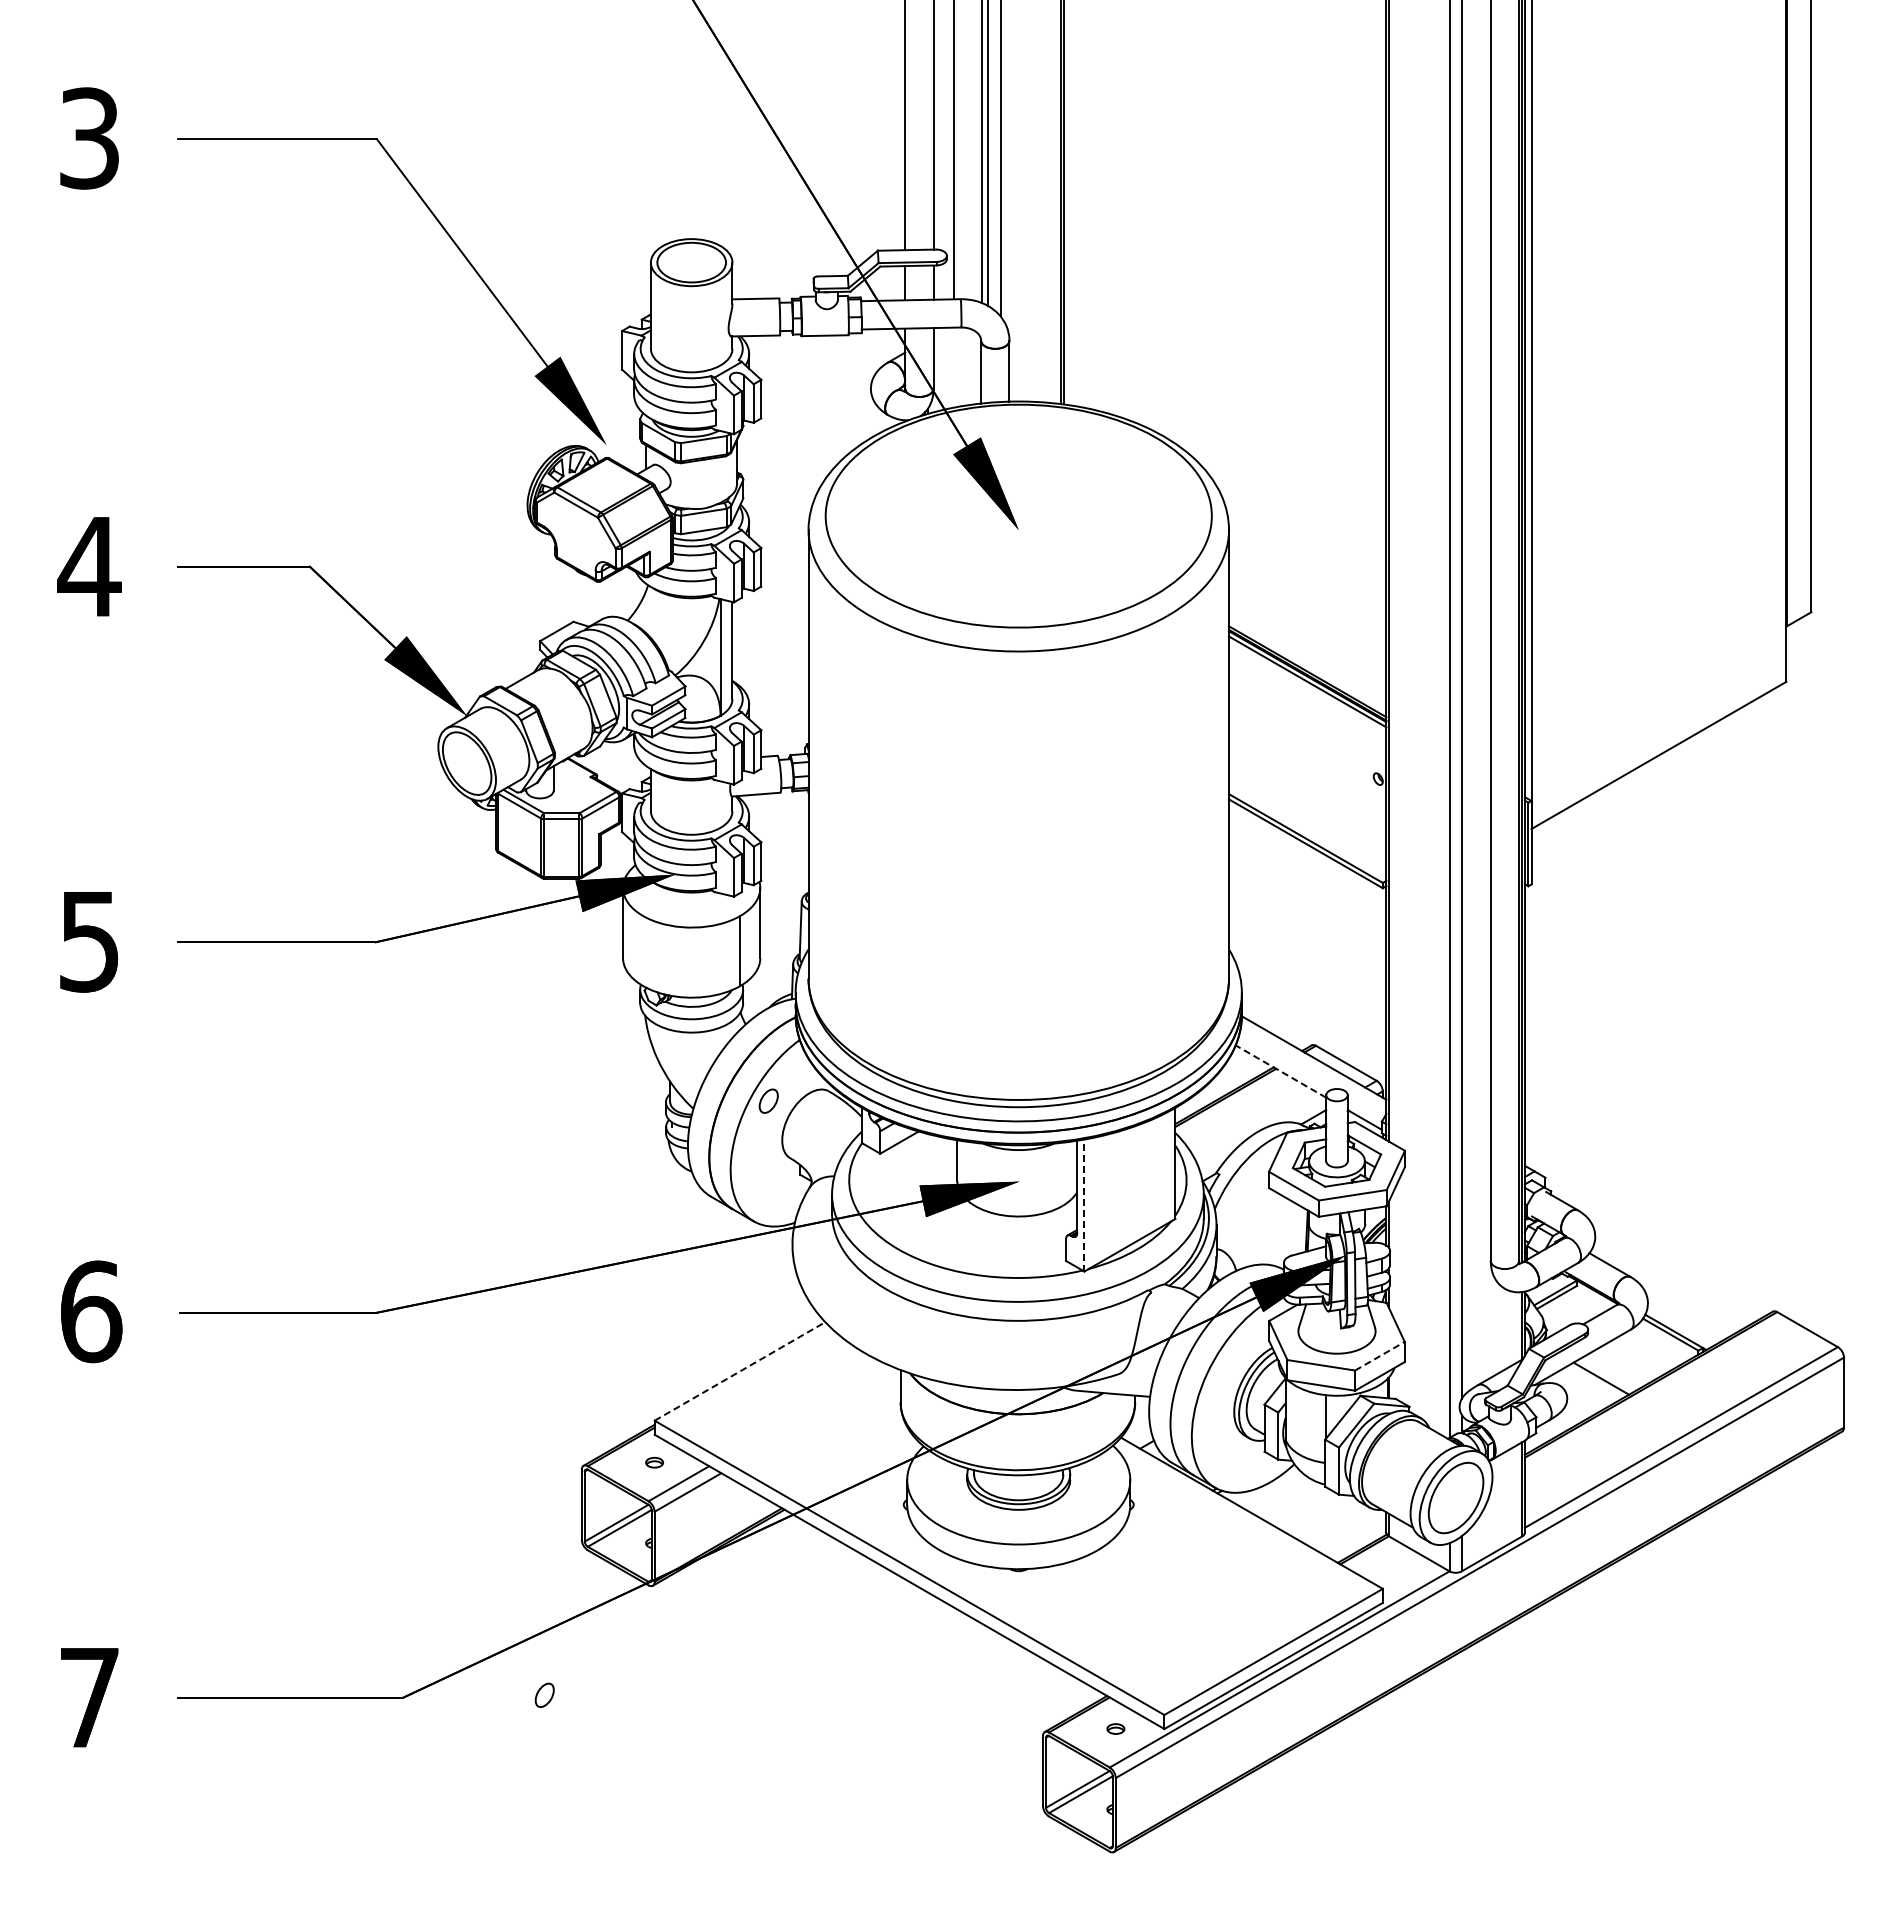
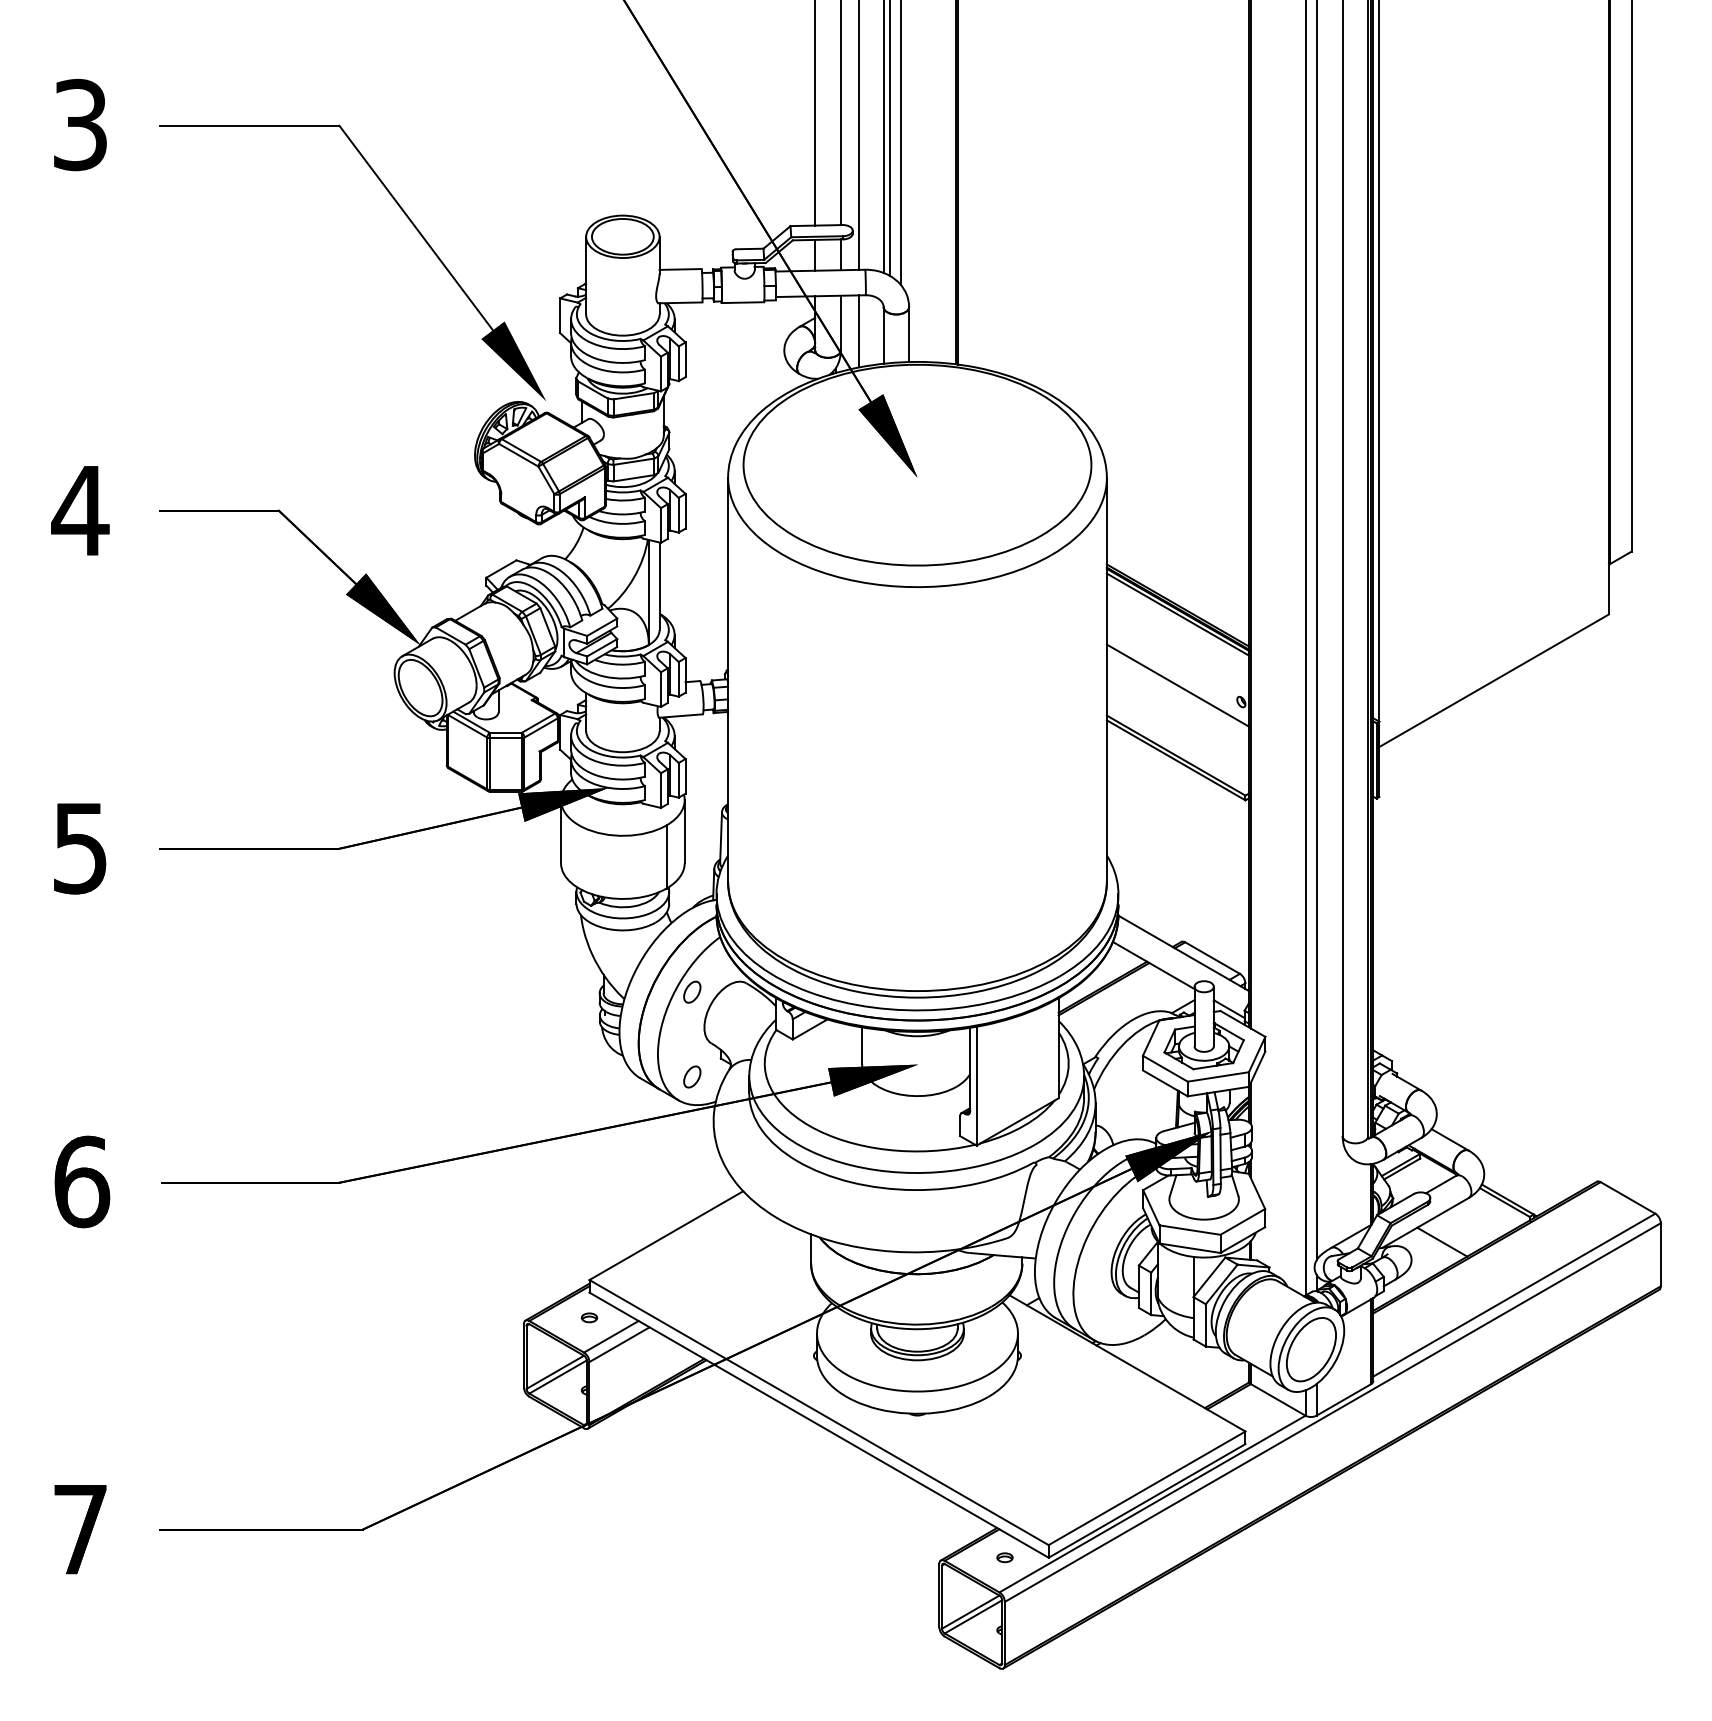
line: (953, 367) -> (858, 331), added
line: (1307, 760) -> (1177, 685), added
line: (1280, 1071) -> (1153, 965), dashed -> solid
line: (1084, 1205) -> (976, 1086), dashed -> solid
line: (1379, 1356) -> (1242, 1222), dashed -> solid
line: (740, 1371) -> (666, 1235), dashed -> solid
part: (544, 1694) -> (692, 1076), moved

